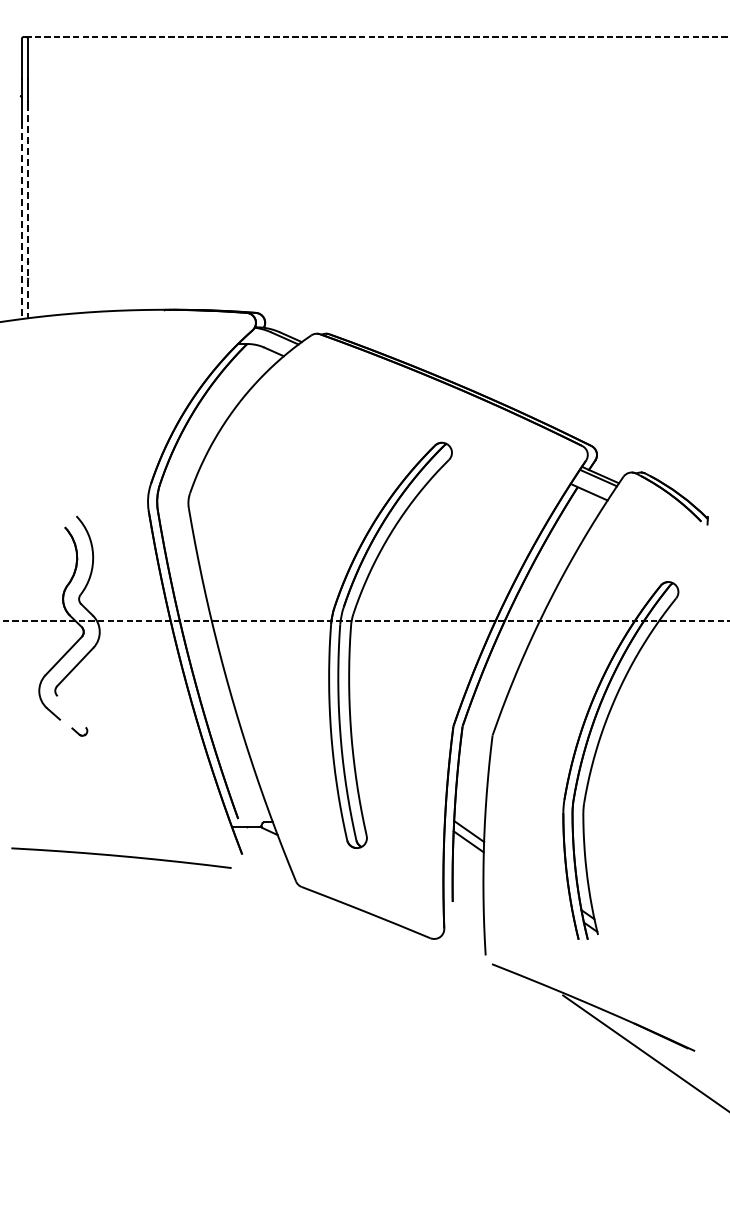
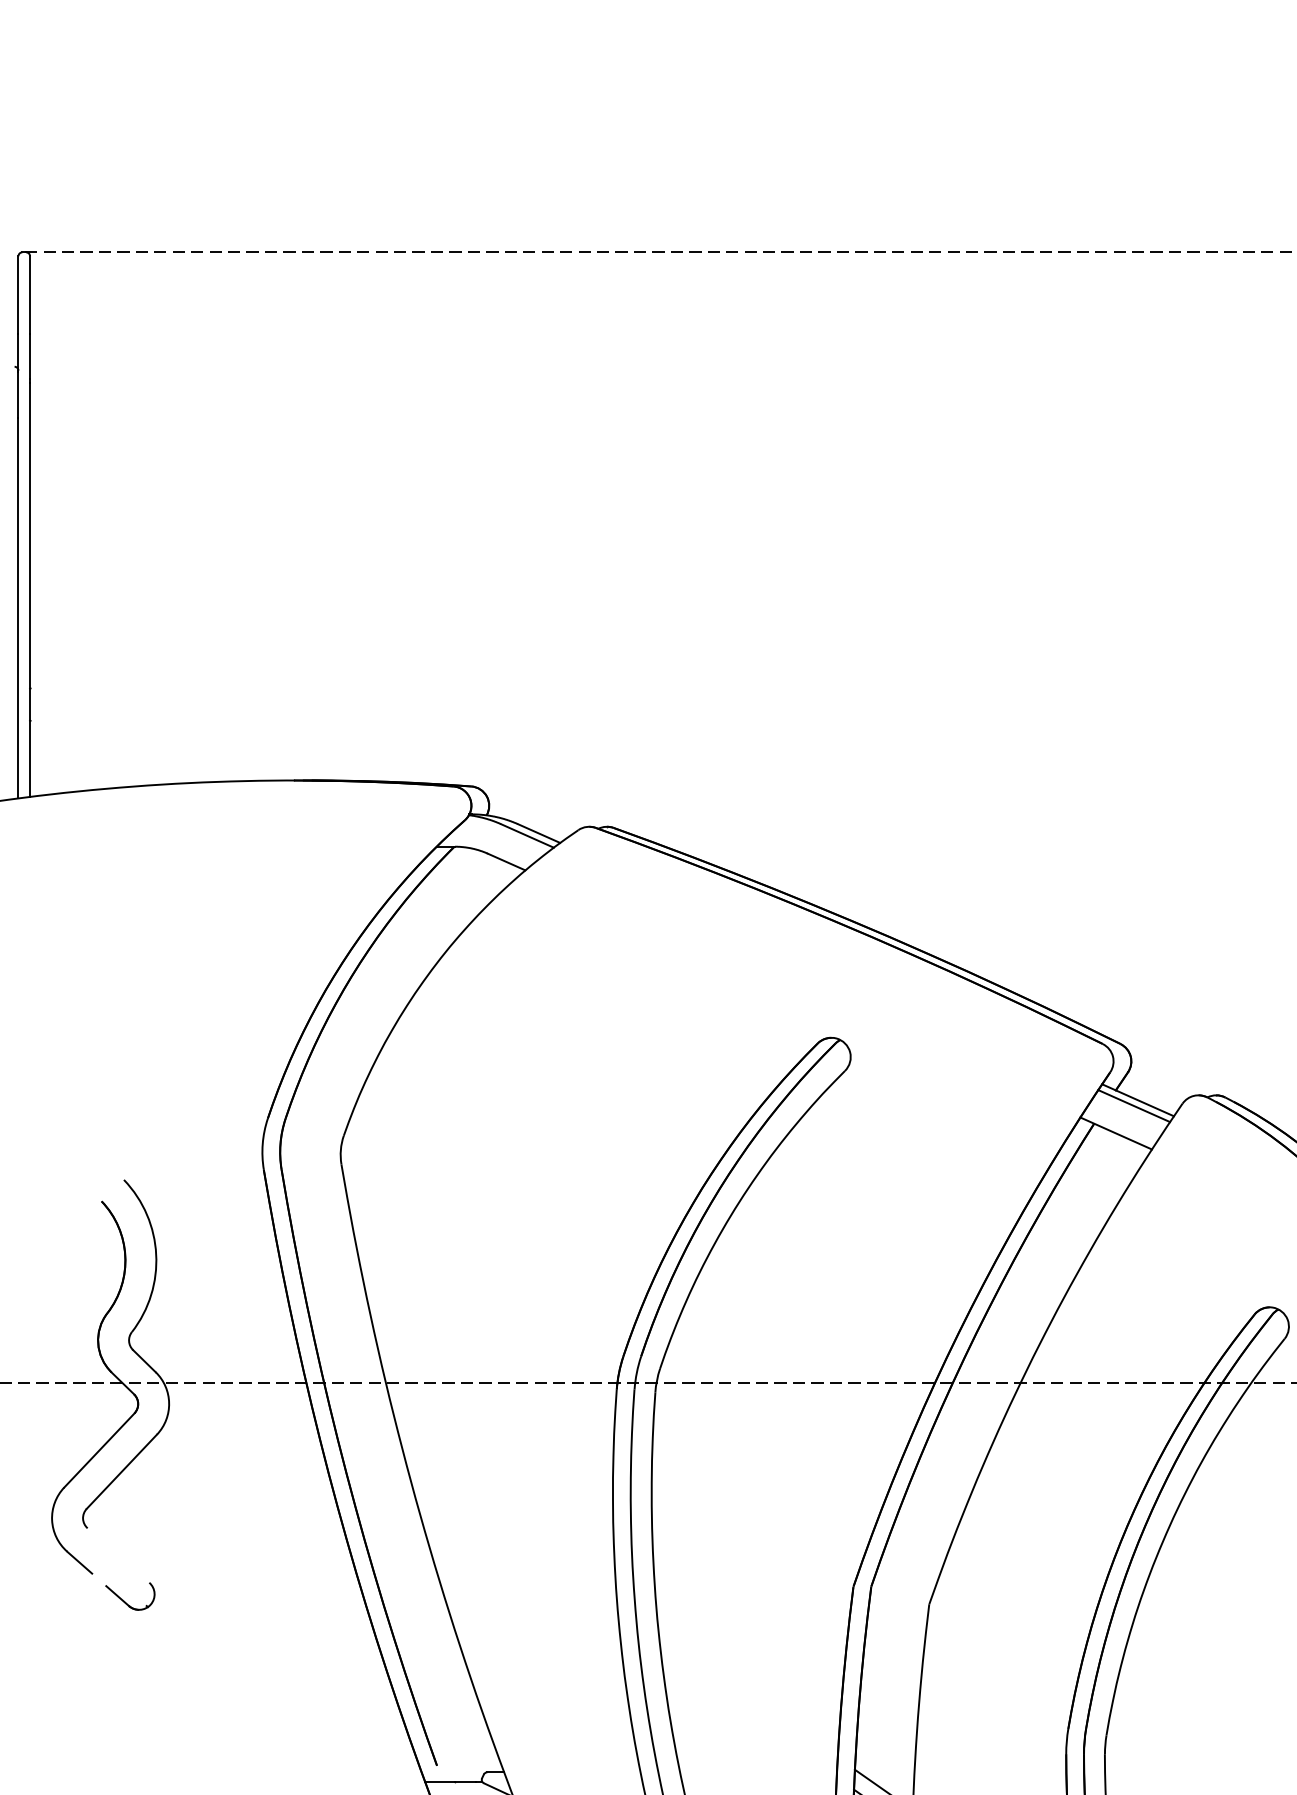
line: (27, 211) -> (29, 590), dashed -> solid
line: (21, 221) -> (17, 609), dashed -> solid
part: (79, 731) -> (129, 1596), size x1.67

